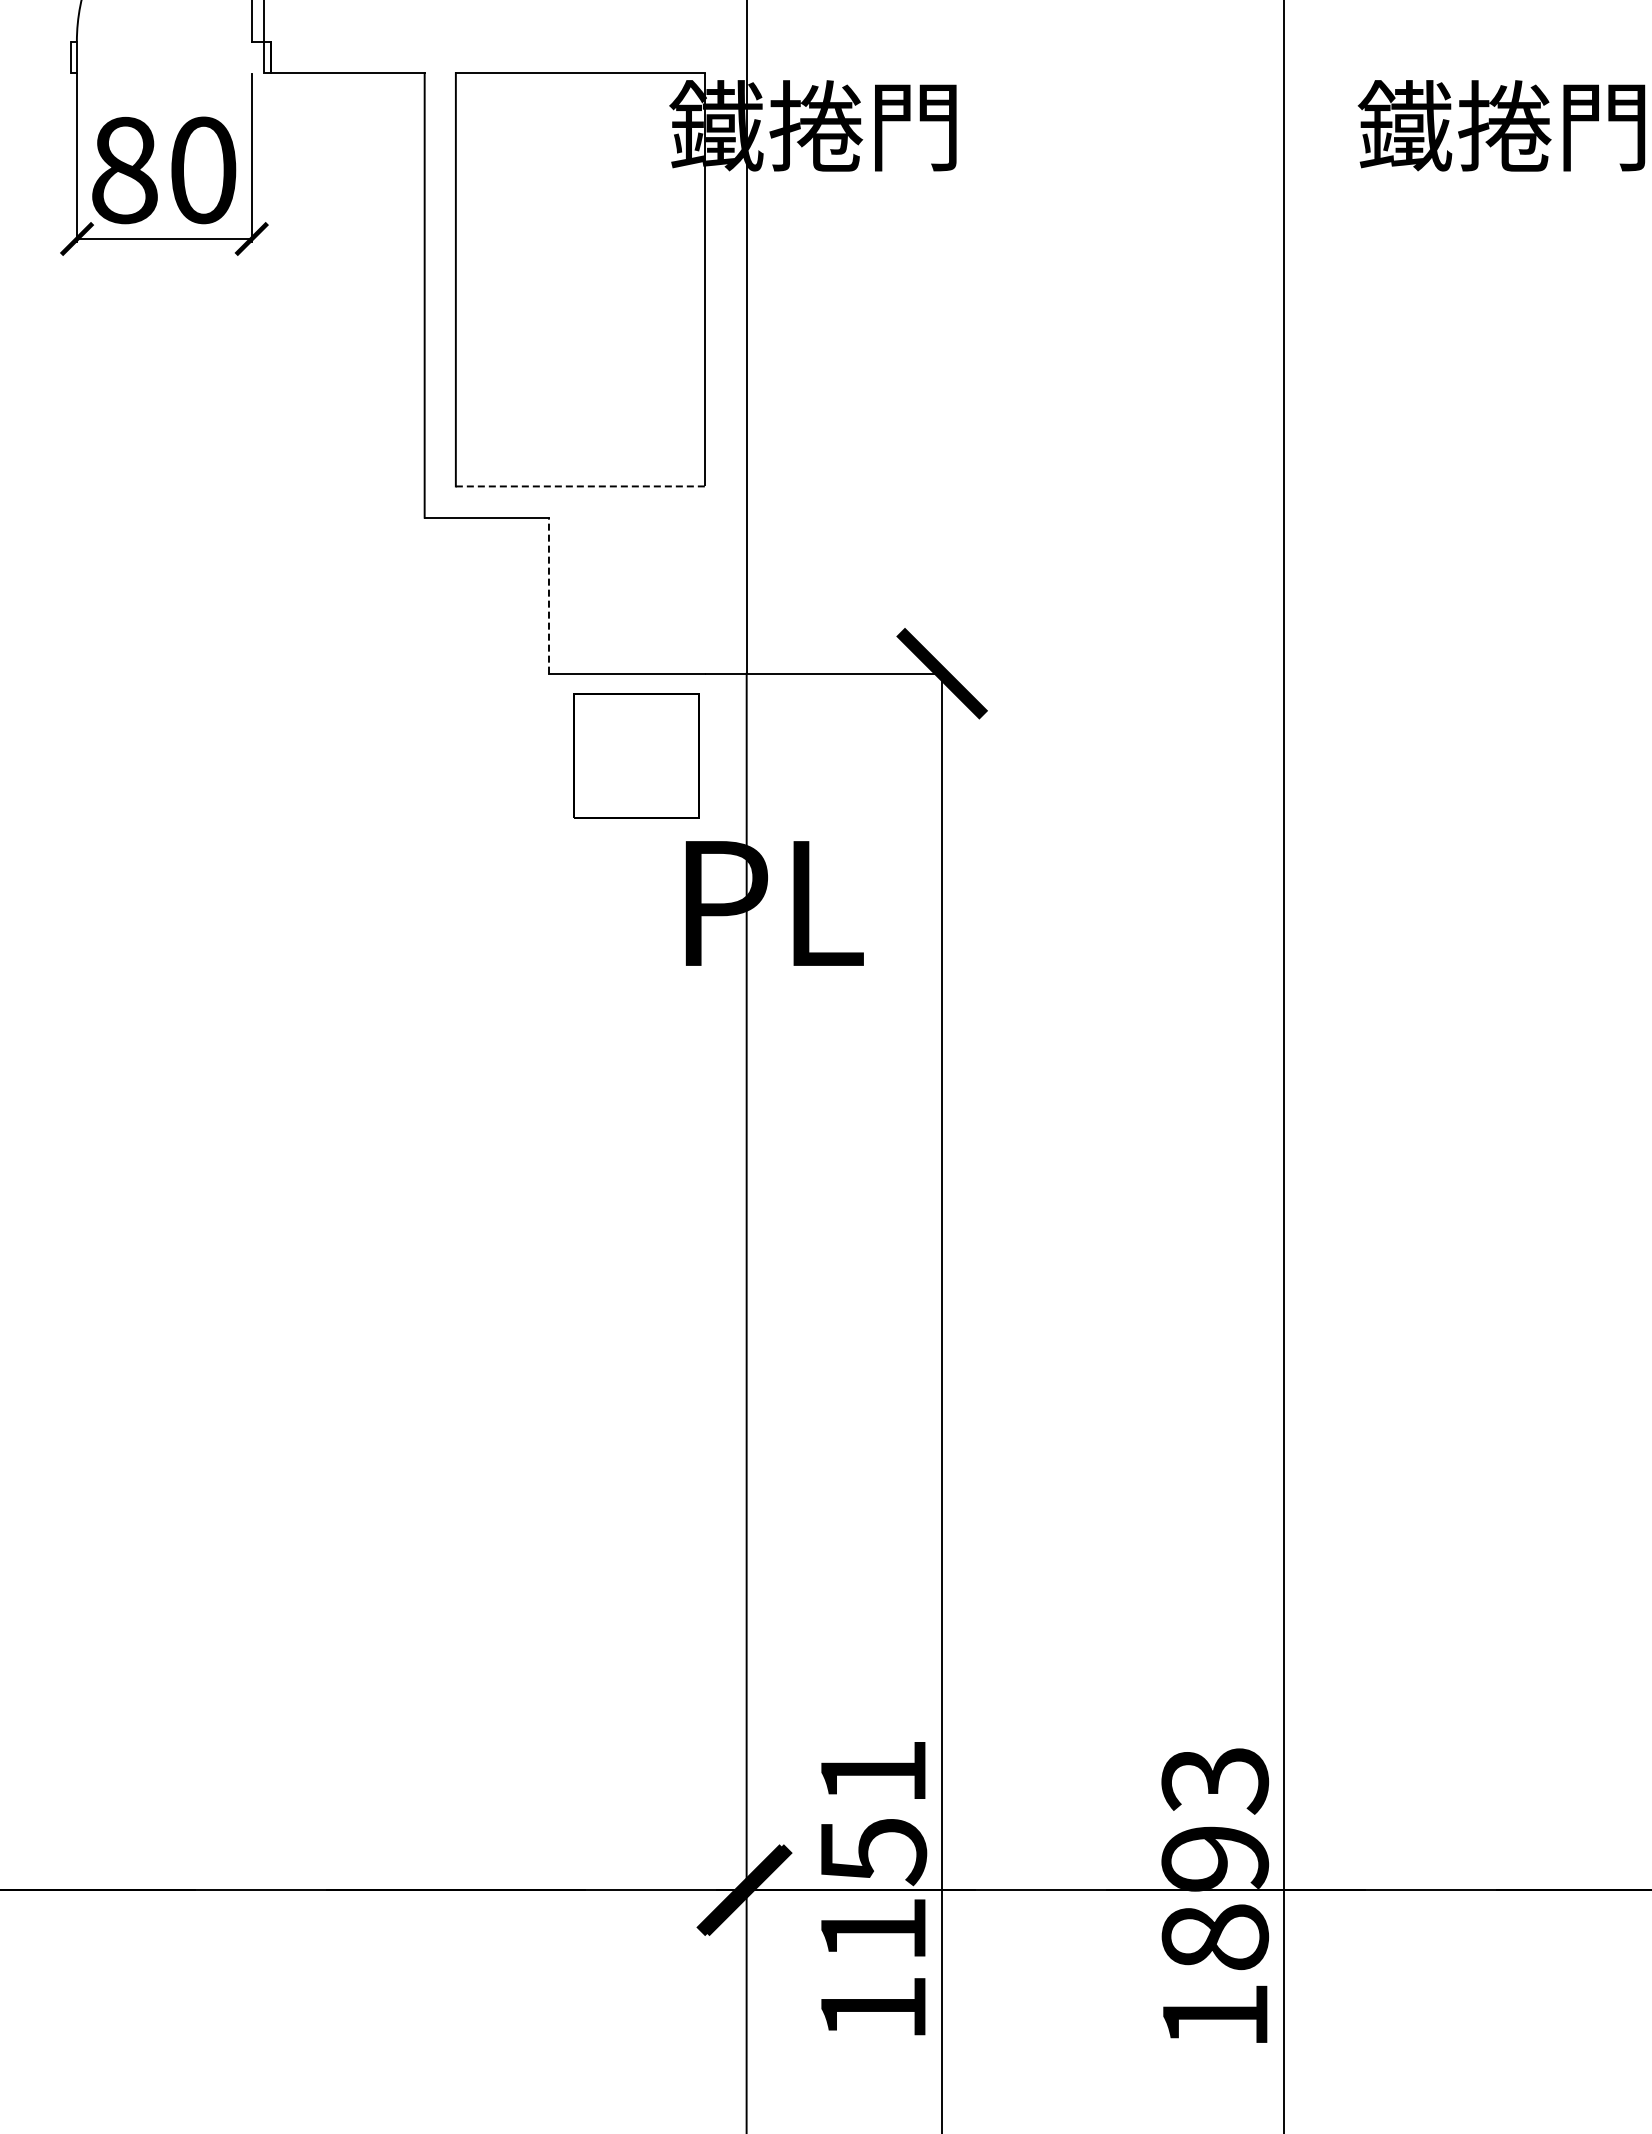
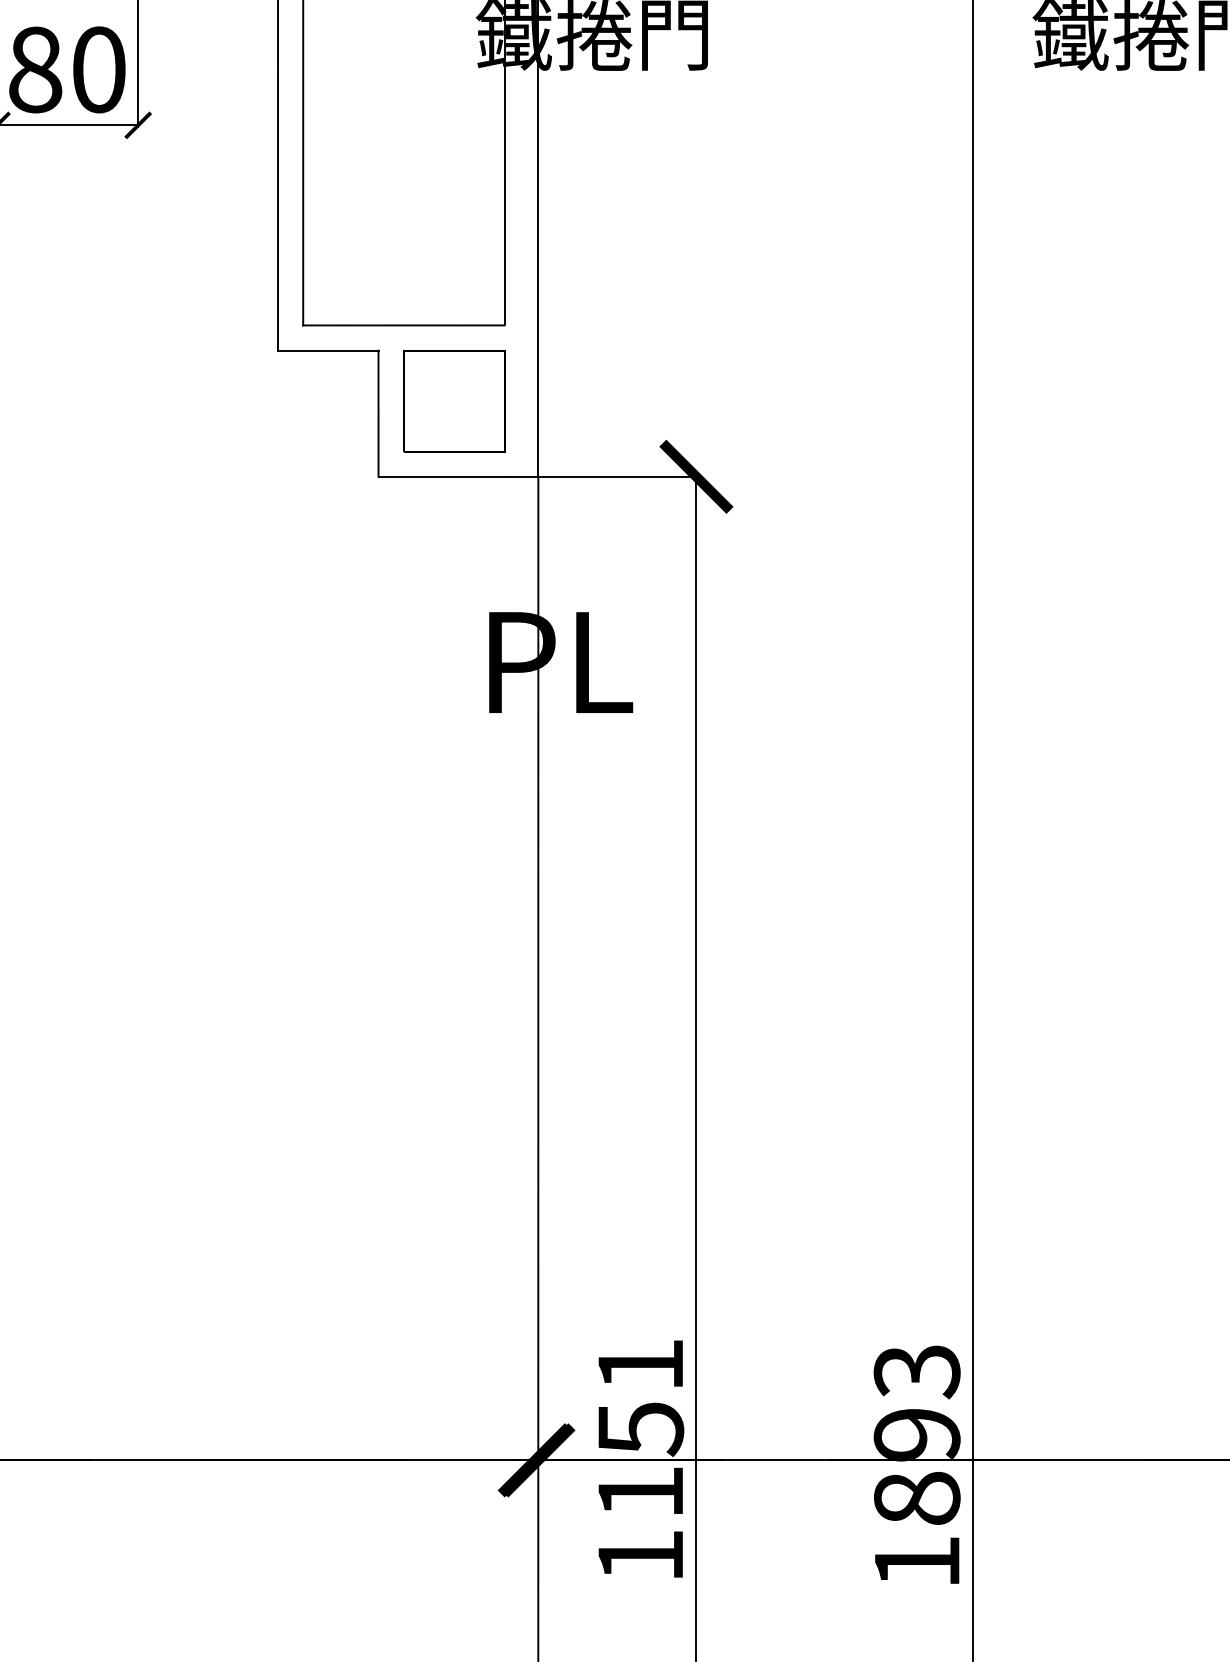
line: (580, 486) -> (403, 325), dashed -> solid
line: (548, 595) -> (378, 413), dashed -> solid
part: (636, 755) -> (454, 400), moved

